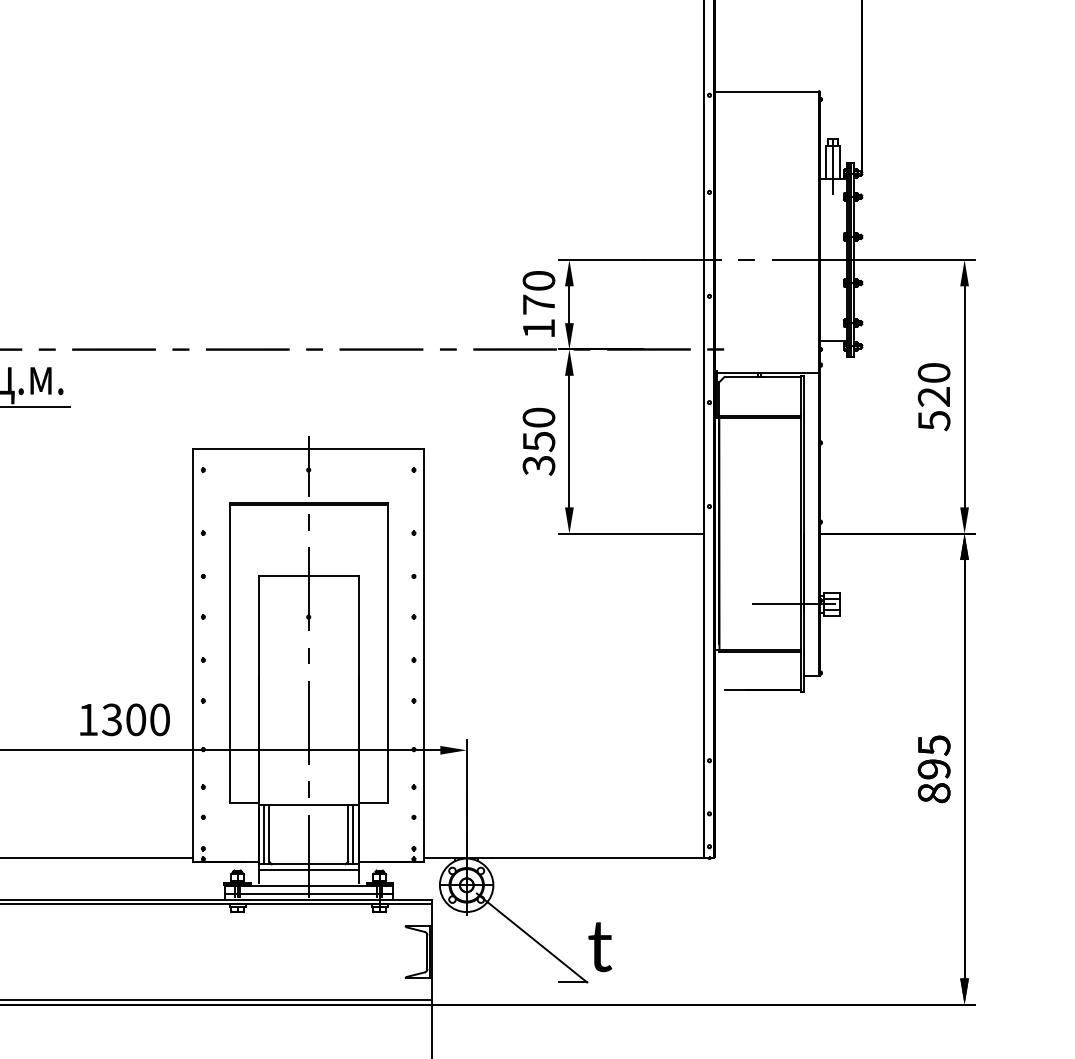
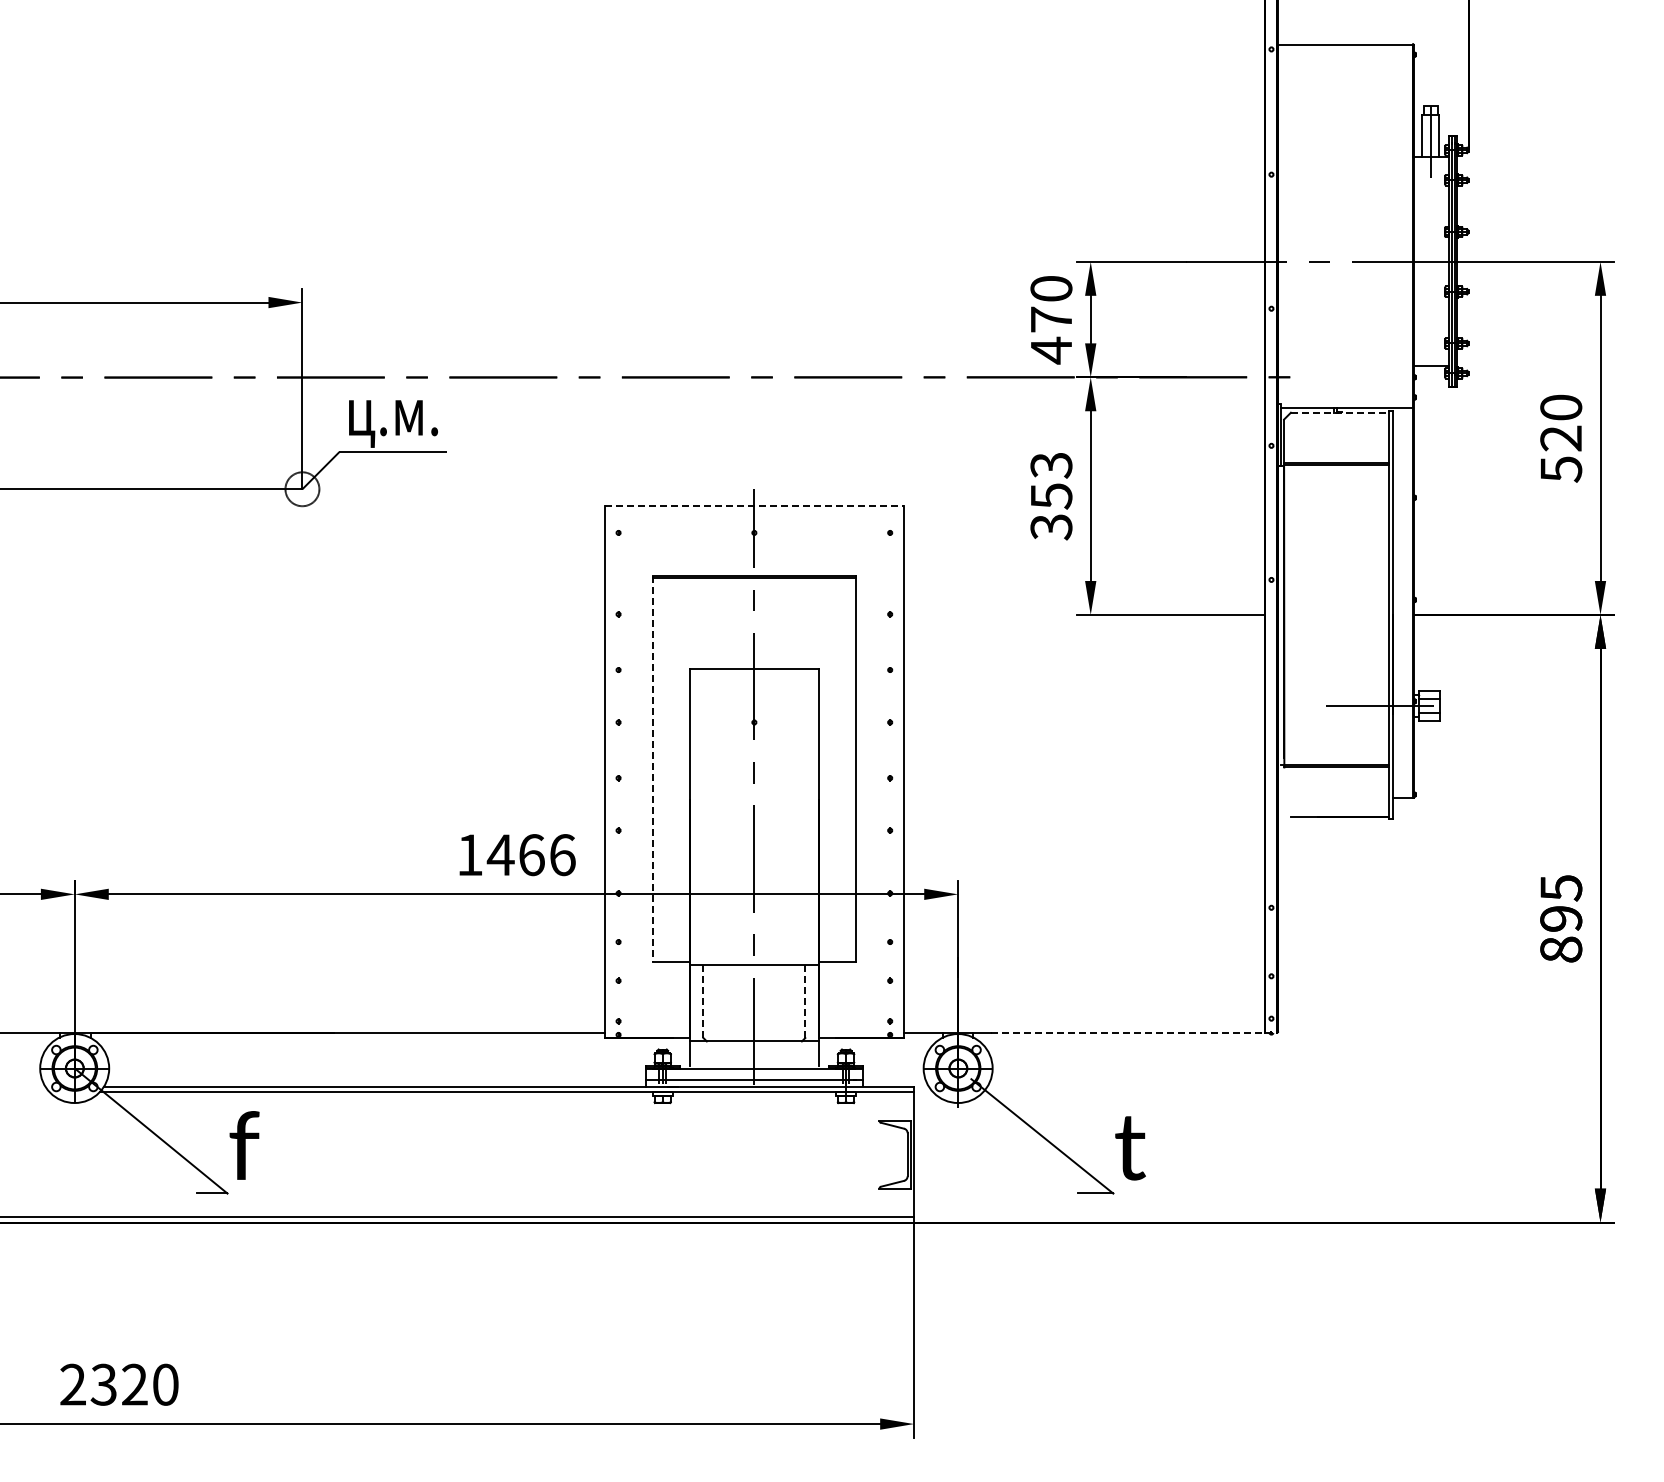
text: (539, 328) -> (1051, 350), 170 -> 470
line: (763, 376) -> (1340, 412), solid -> dashed
text: (539, 417) -> (1051, 465), 350 -> 353
line: (308, 448) -> (754, 505), solid -> dashed
line: (229, 653) -> (652, 769), solid -> dashed
text: (135, 720) -> (530, 855), 1300 -> 1466
line: (263, 834) -> (696, 1003), removed
line: (269, 834) -> (703, 1003), solid -> dashed
line: (348, 834) -> (805, 1003), solid -> dashed
line: (353, 834) -> (812, 1003), removed
line: (603, 858) -> (1134, 1033), solid -> dashed
line: (307, 869) -> (753, 1048), removed

